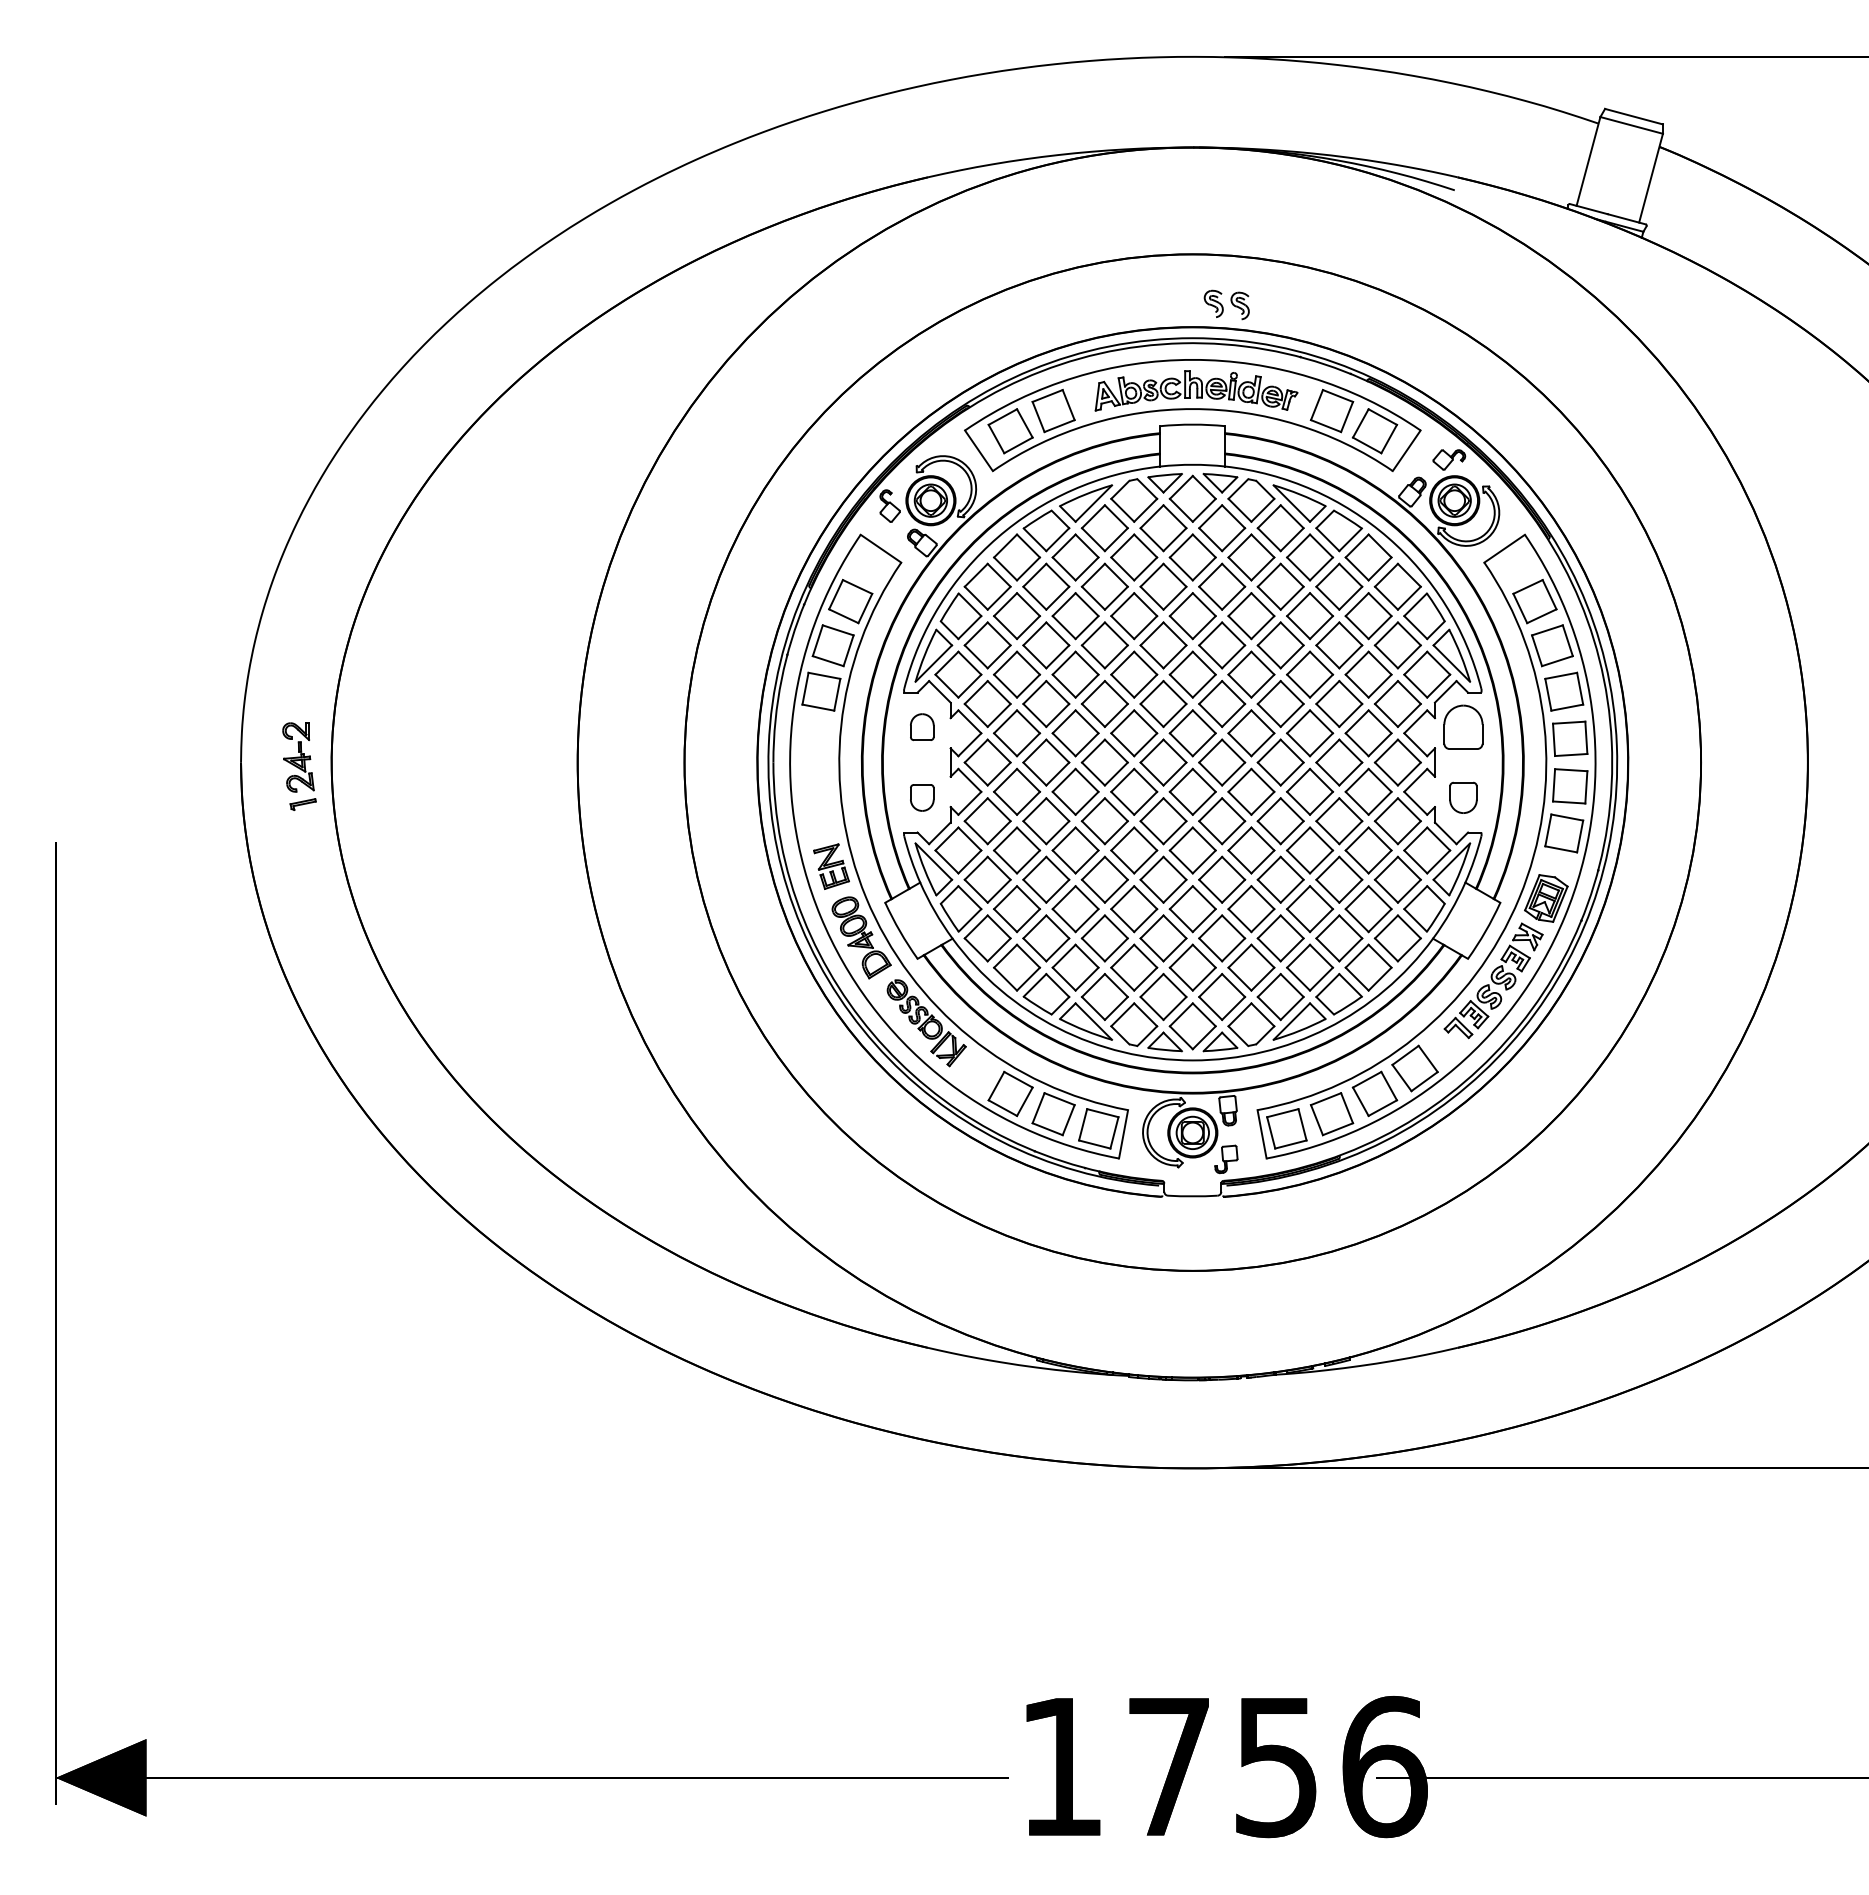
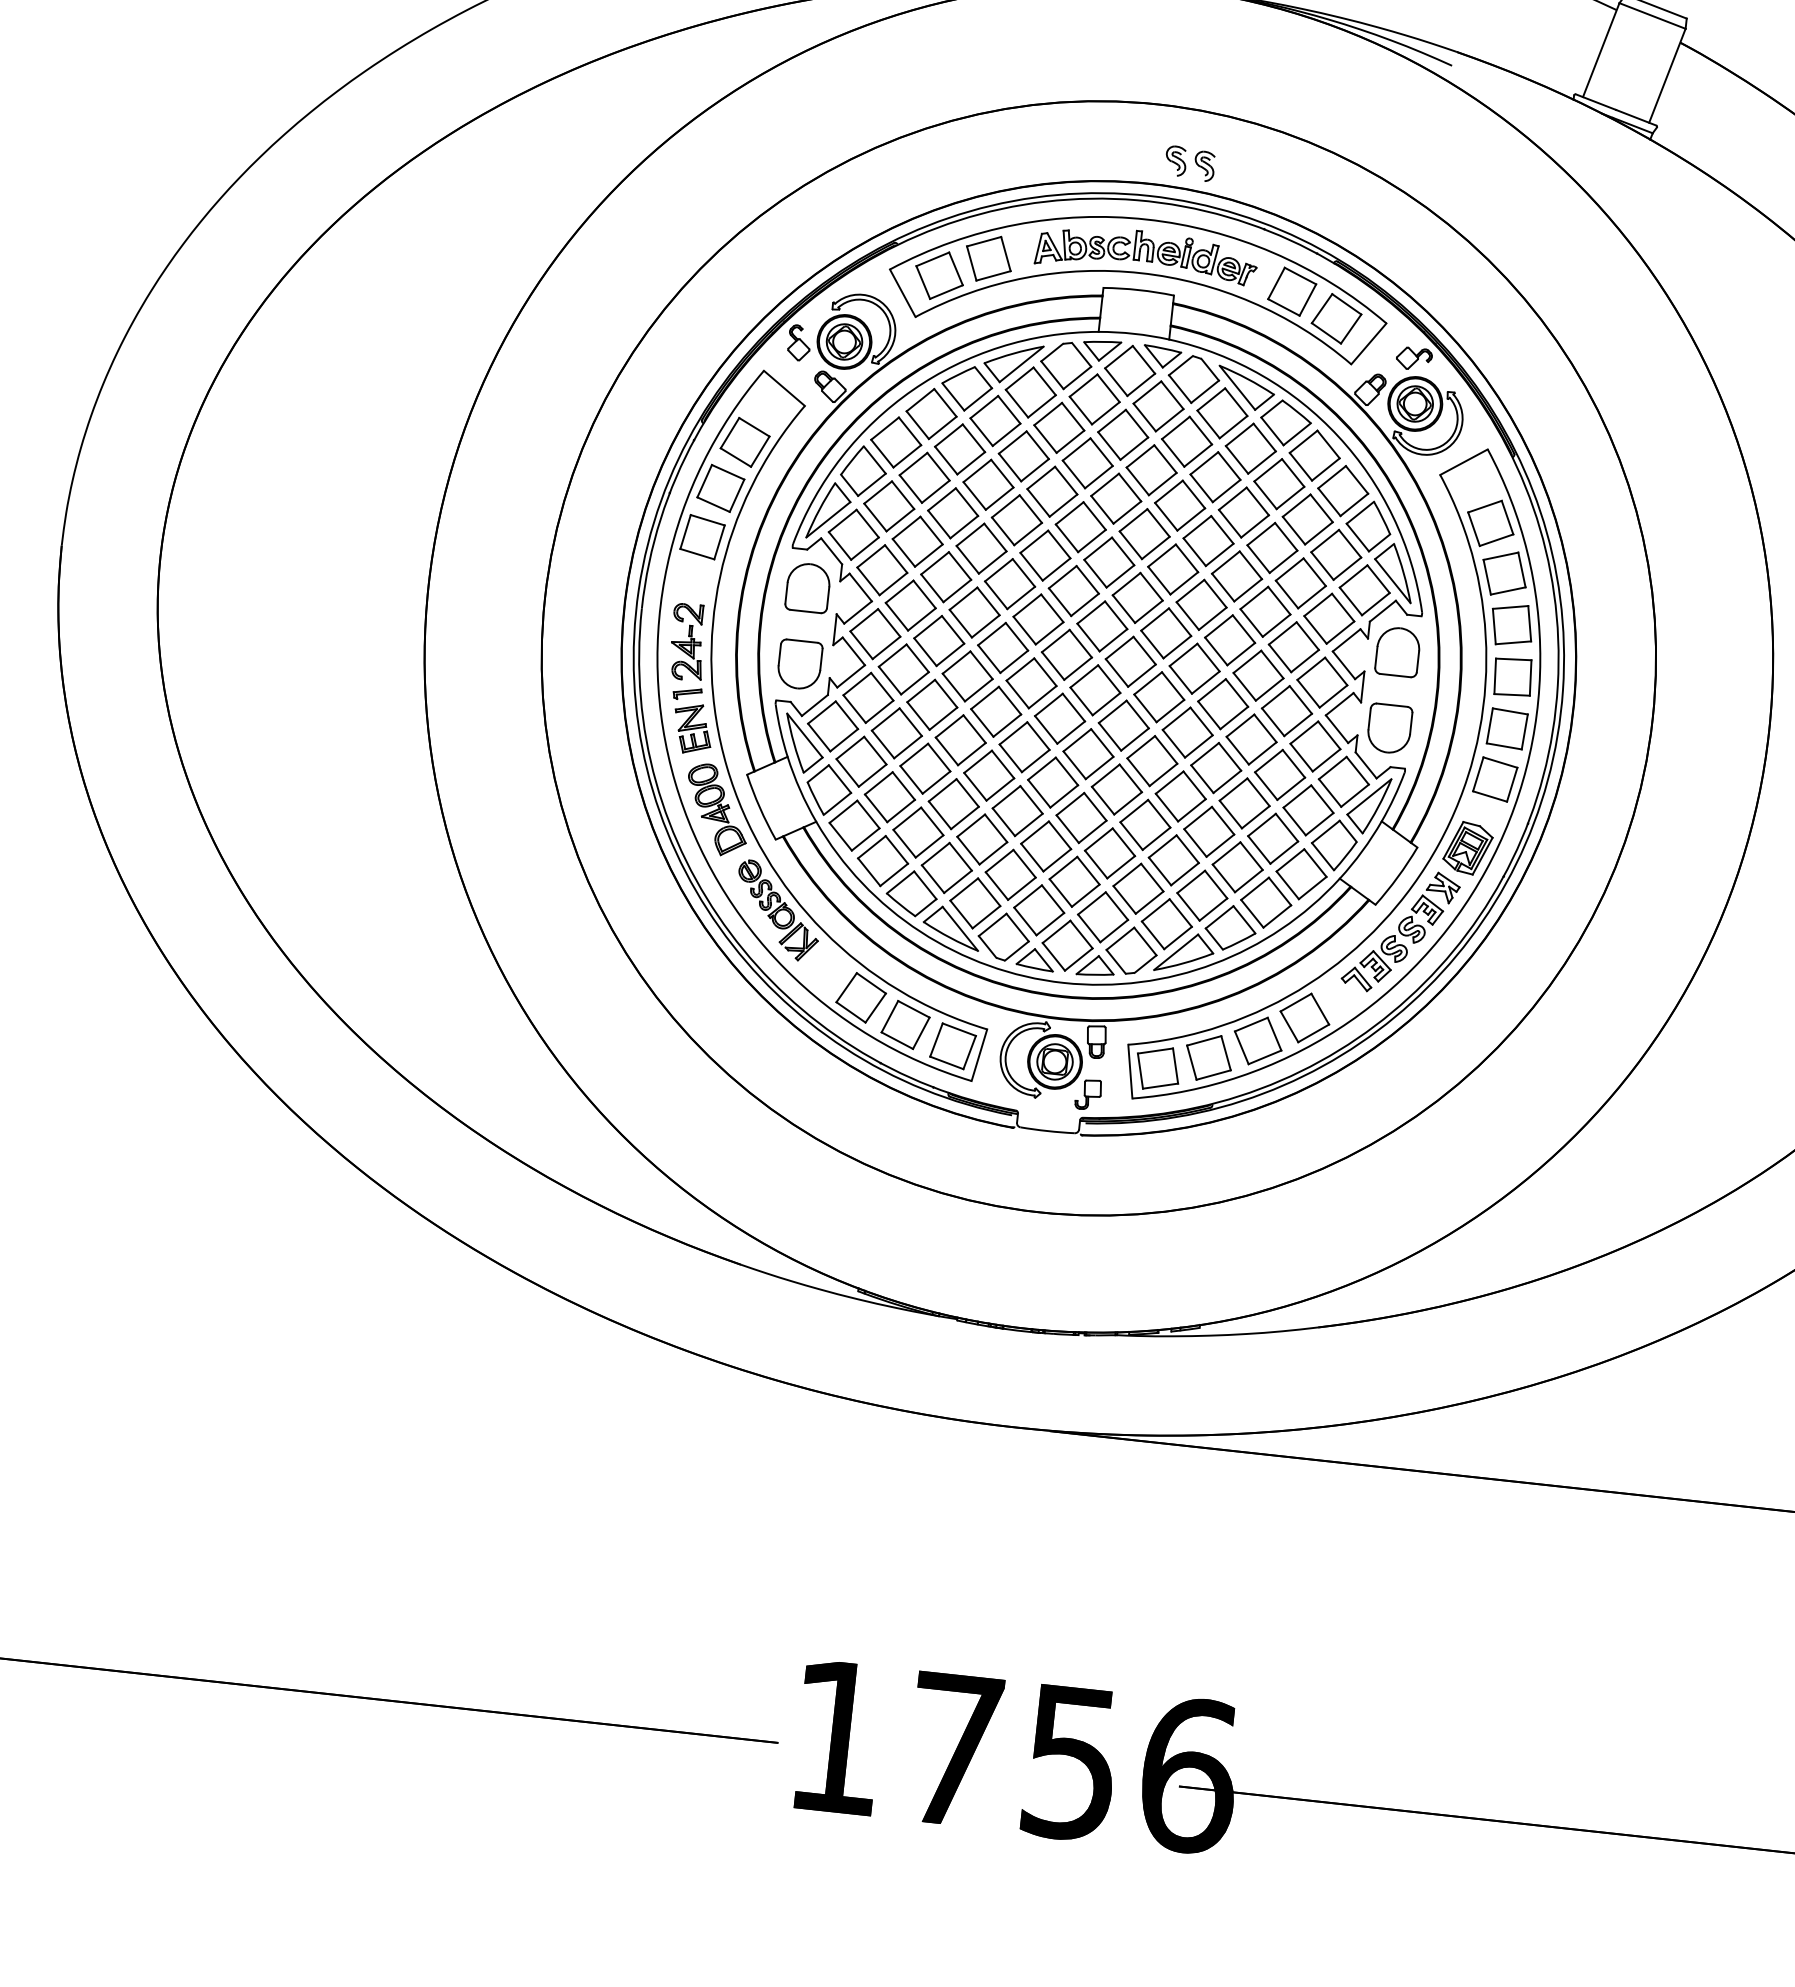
part: (922, 726) -> (808, 587), size x1.67
part: (299, 766) -> (687, 652), moved
part: (922, 797) -> (800, 664), size x1.67
part: (1463, 797) -> (1389, 728), size x1.43

